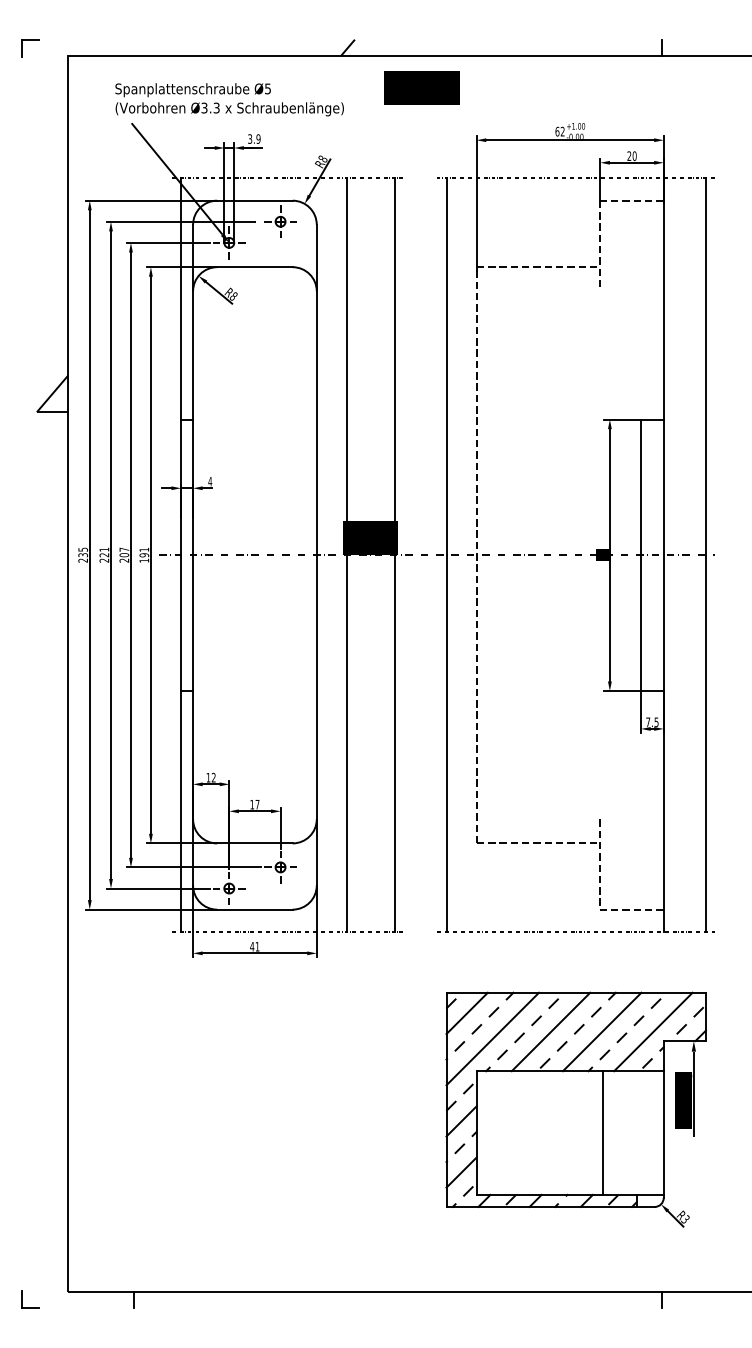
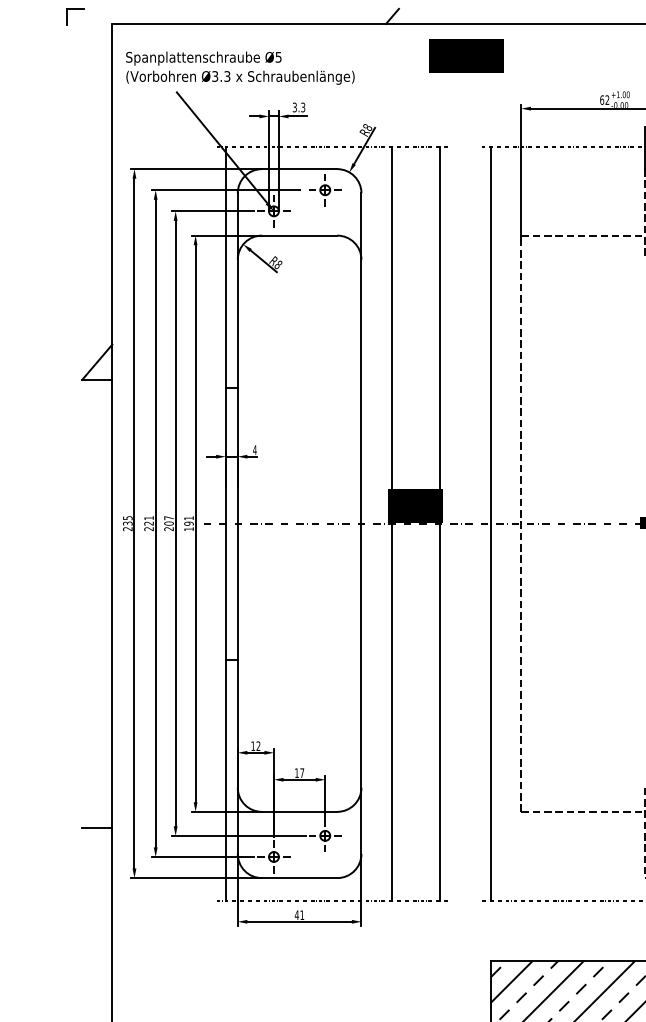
text: (229, 99) -> (240, 67), moved
text: (258, 138) -> (303, 106), 3.9 -> 3.3
line: (52, 859) -> (97, 827), added

